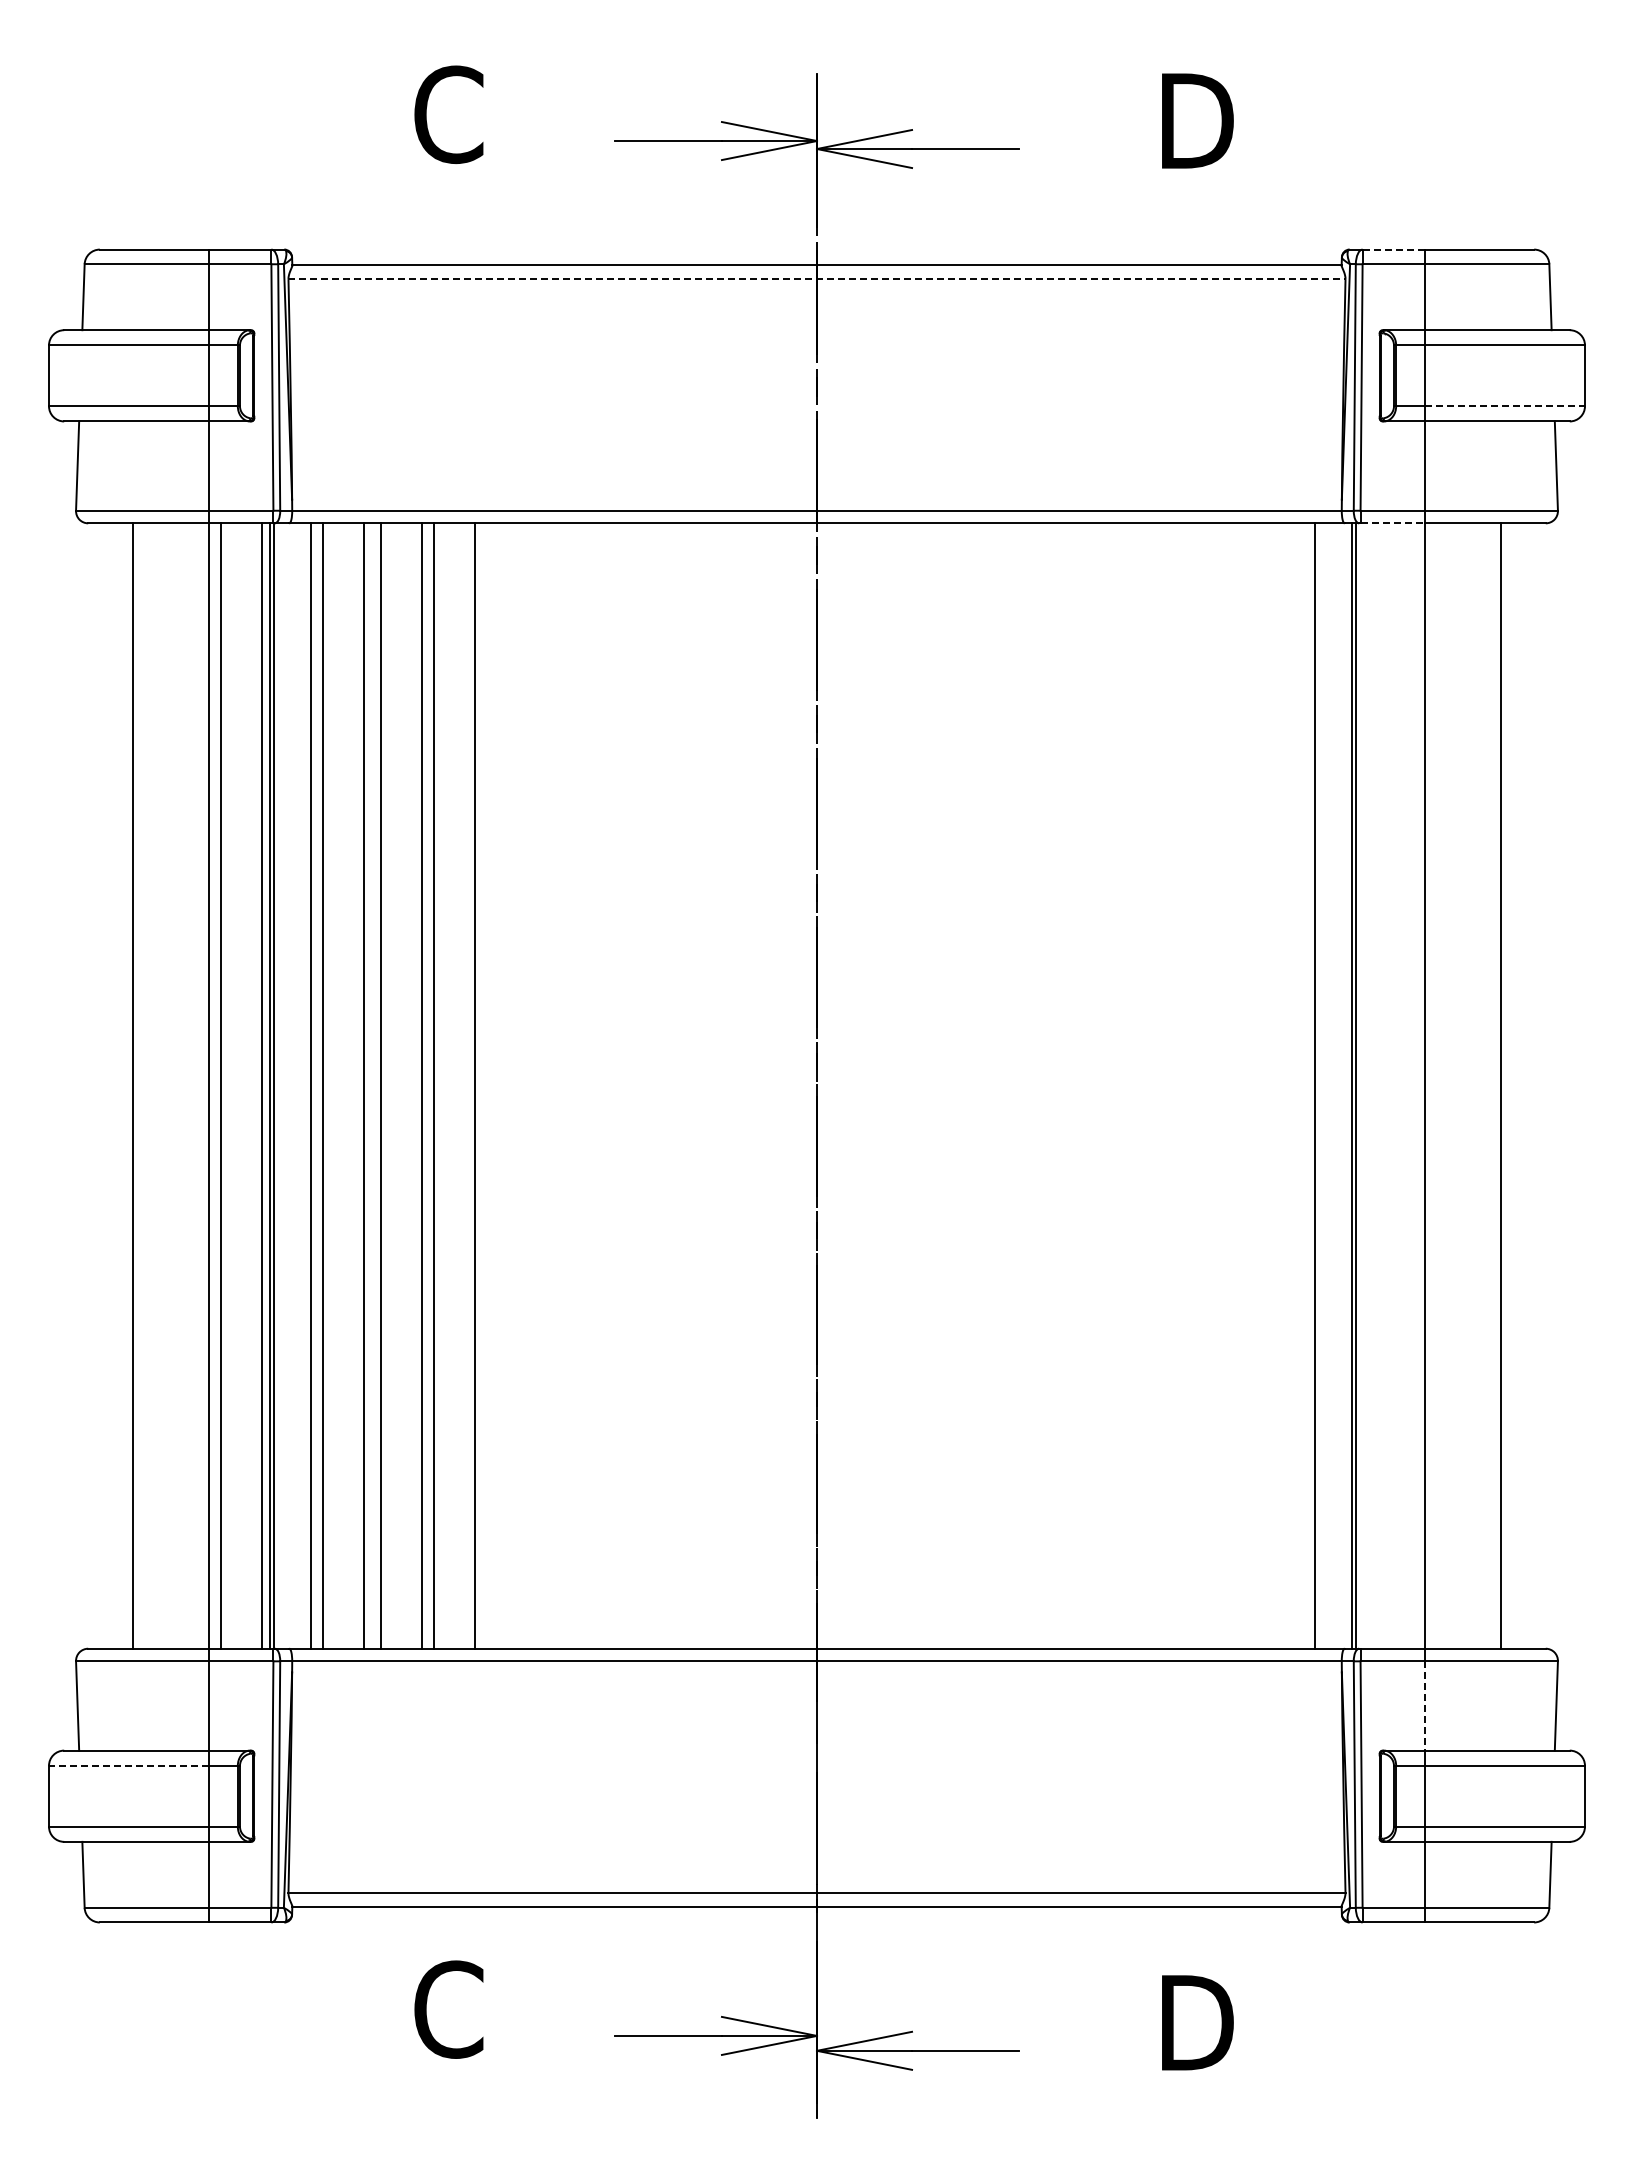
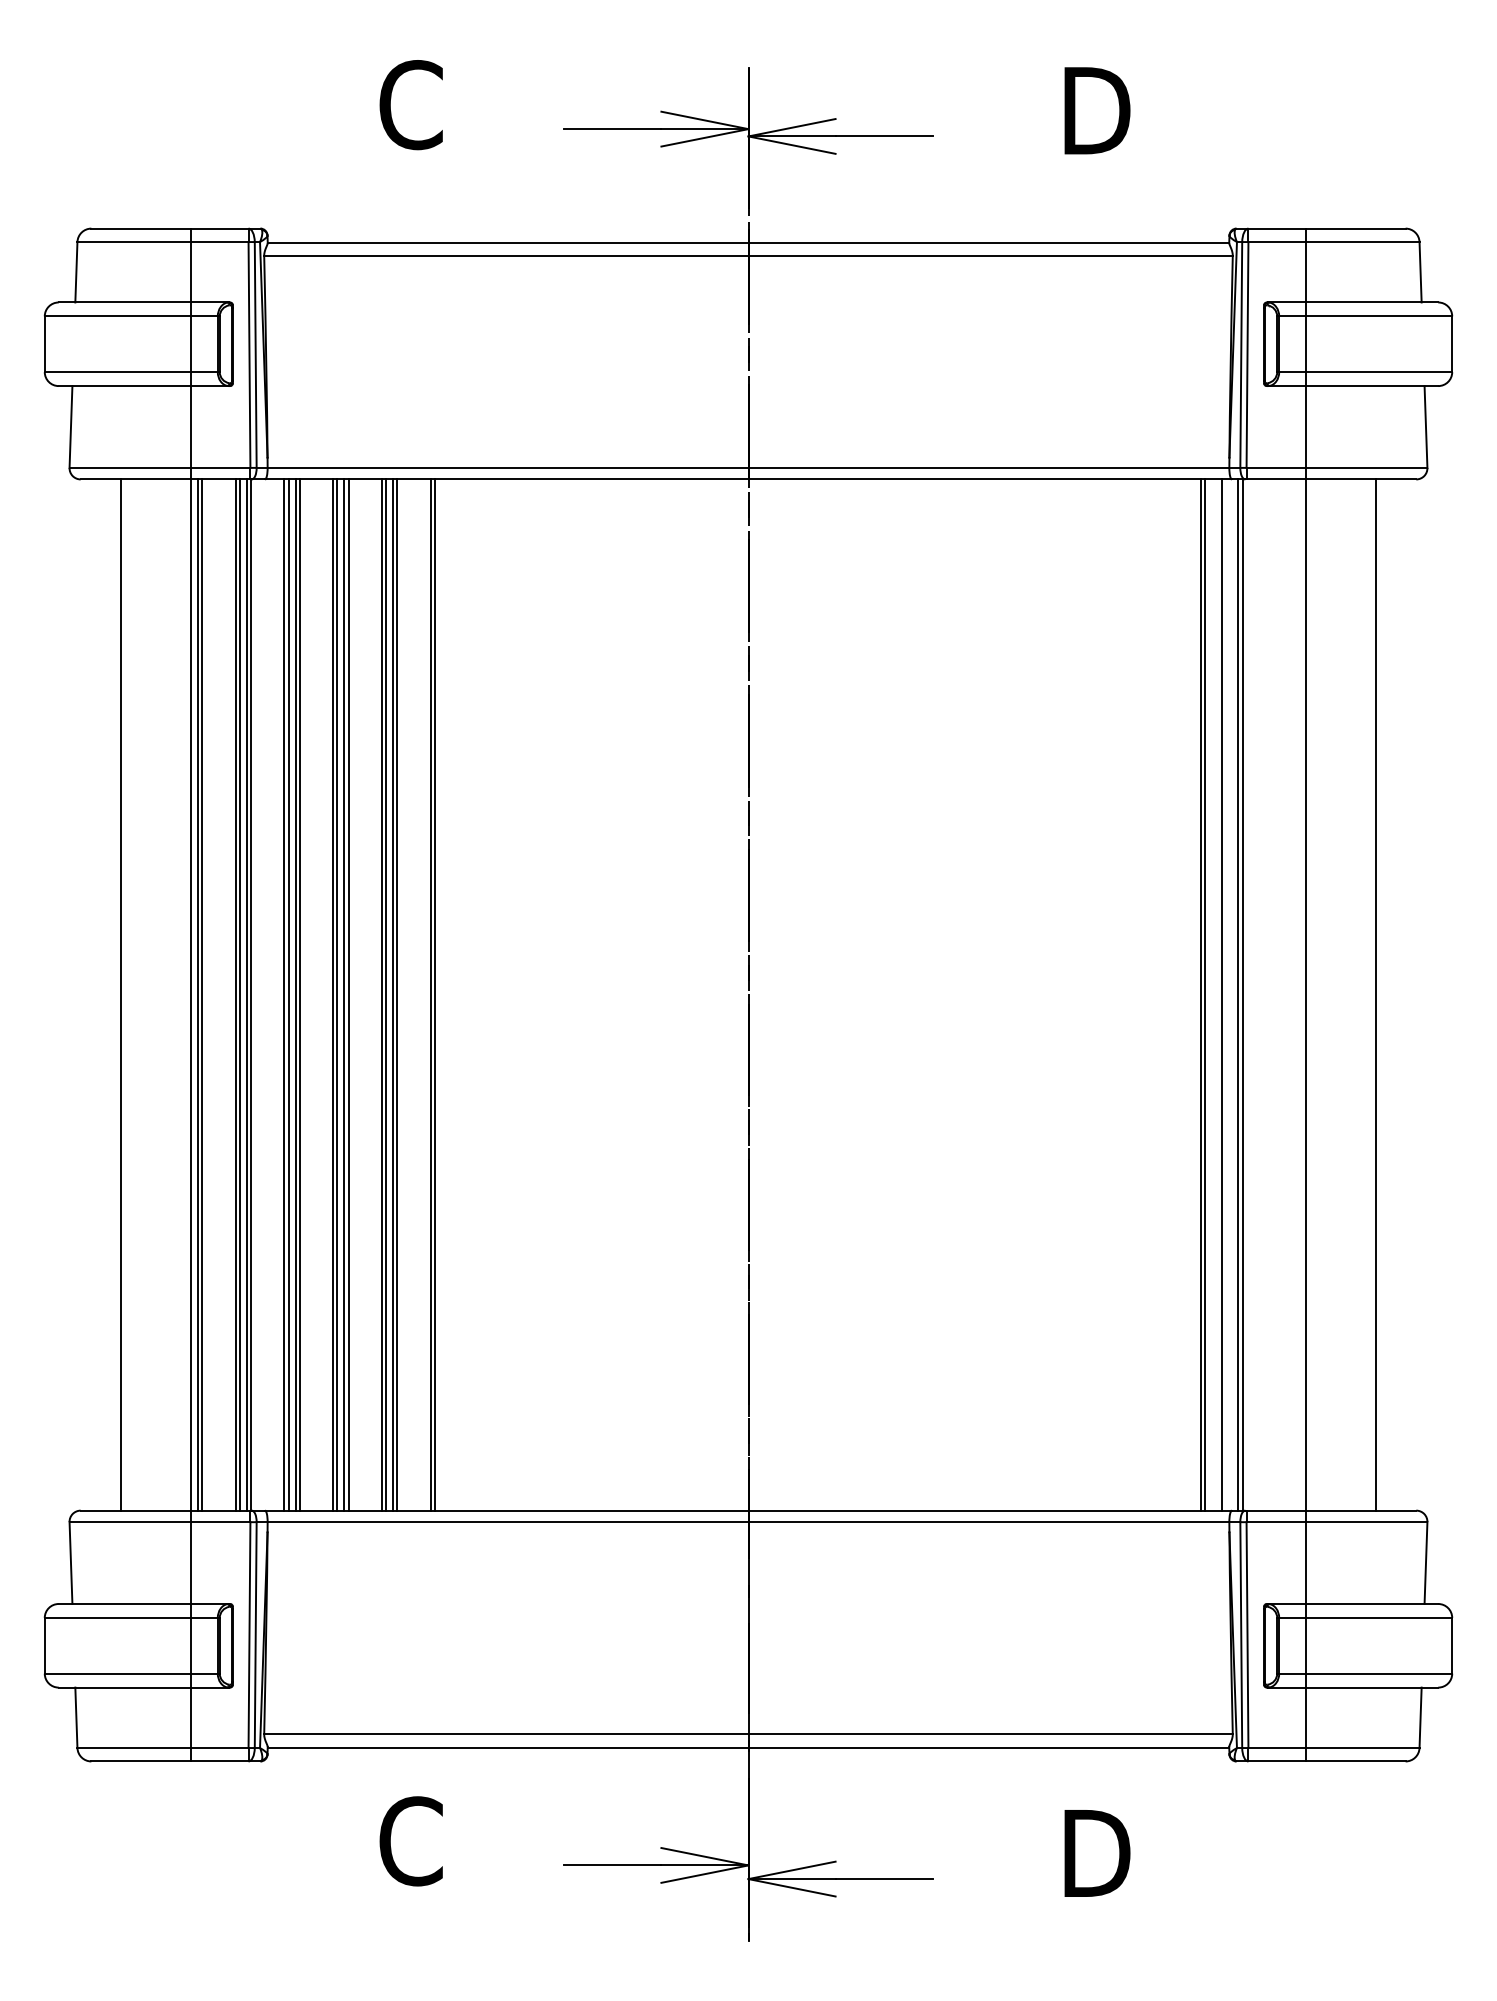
line: (1393, 249) -> (1276, 228), dashed -> solid
line: (817, 279) -> (748, 256), dashed -> solid
line: (1505, 406) -> (1379, 372), dashed -> solid
line: (1393, 523) -> (1276, 479), dashed -> solid
line: (216, 1085) -> (198, 994), added
line: (257, 1085) -> (235, 994), added
line: (315, 1085) -> (288, 994), added
line: (327, 1085) -> (299, 994), added
line: (368, 1085) -> (337, 994), added
line: (375, 1085) -> (343, 994), added
line: (417, 1085) -> (382, 994), added
line: (429, 1085) -> (393, 994), added
line: (470, 1085) -> (431, 994), added
line: (1310, 1085) -> (1200, 994), added
line: (1333, 1085) -> (1221, 994), added
line: (1425, 1705) -> (1306, 1562), dashed -> solid
line: (128, 1765) -> (117, 1617), dashed -> solid

